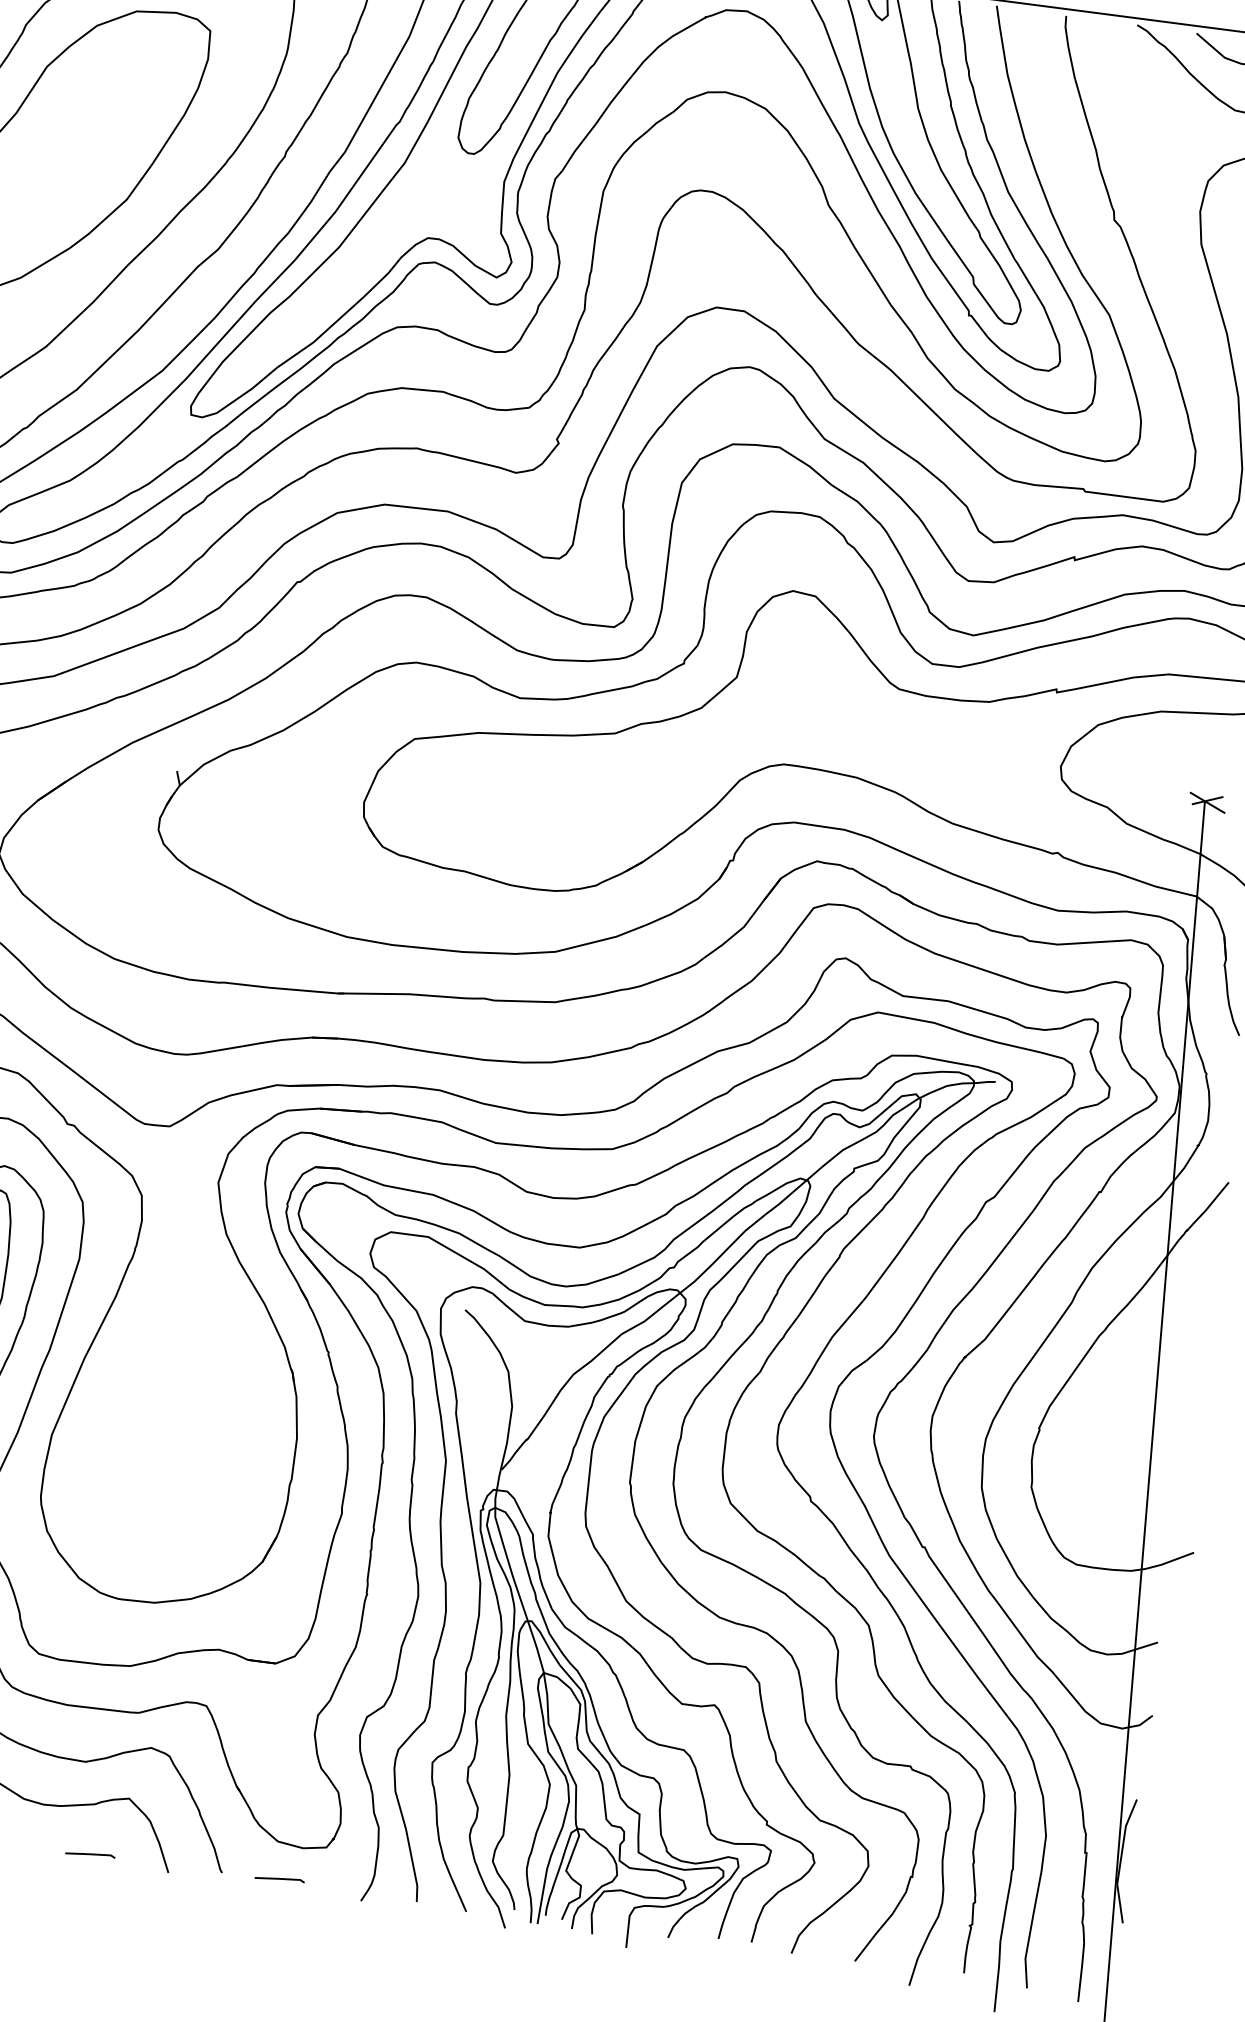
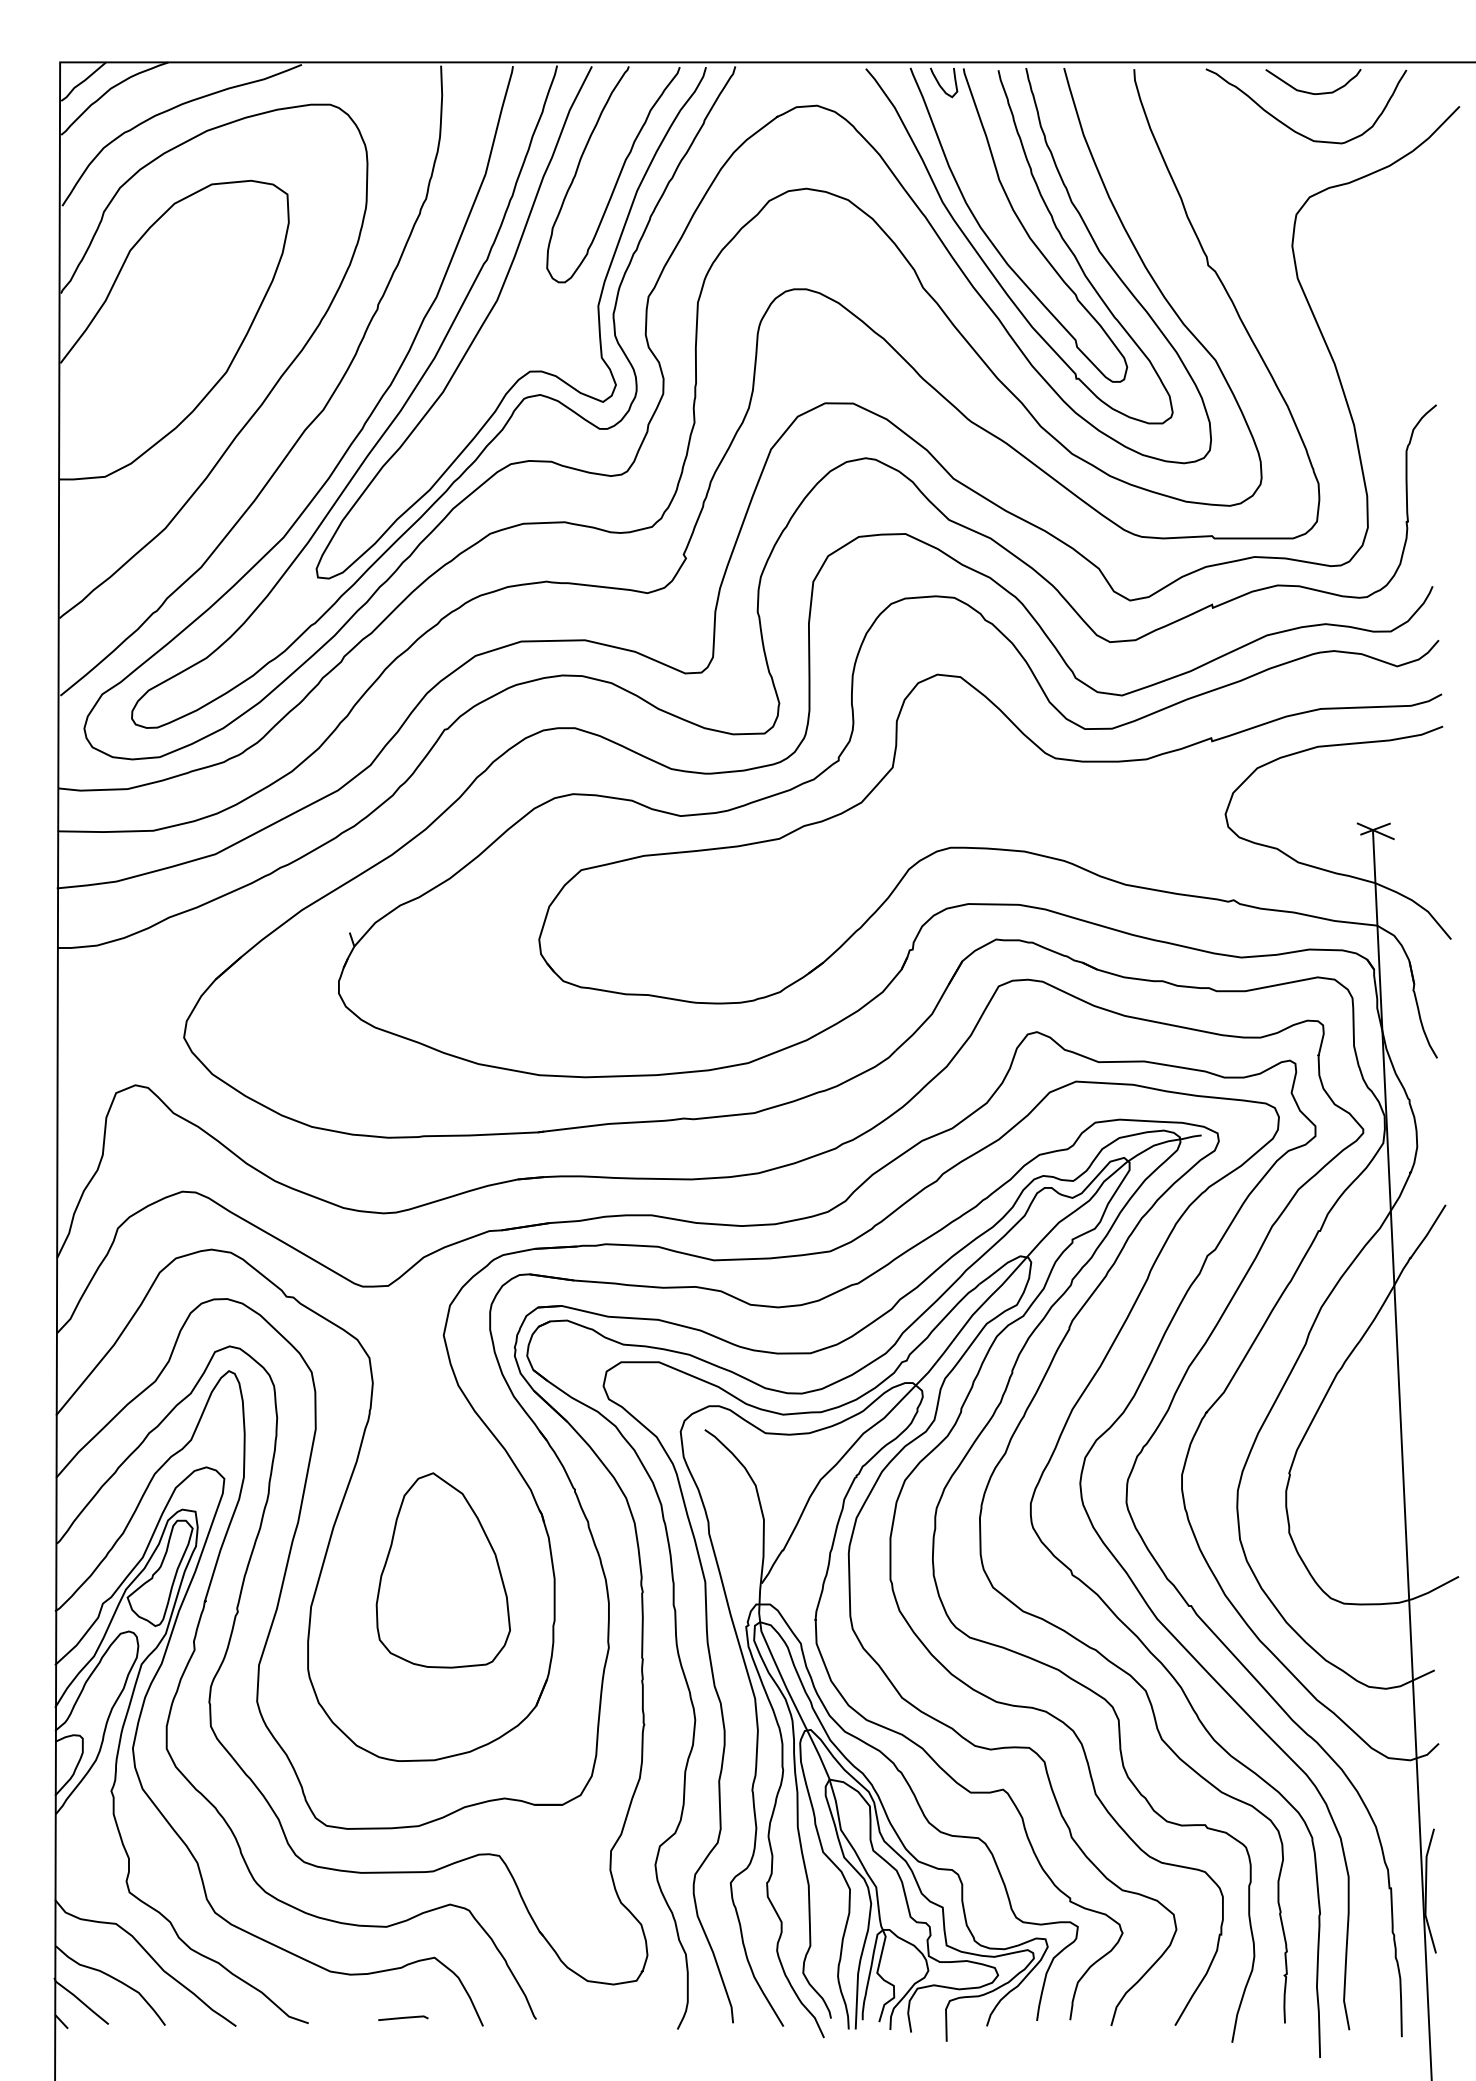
part: (186, 1415) -> (442, 1570), added
line: (280, 1878) -> (594, 2017), removed

